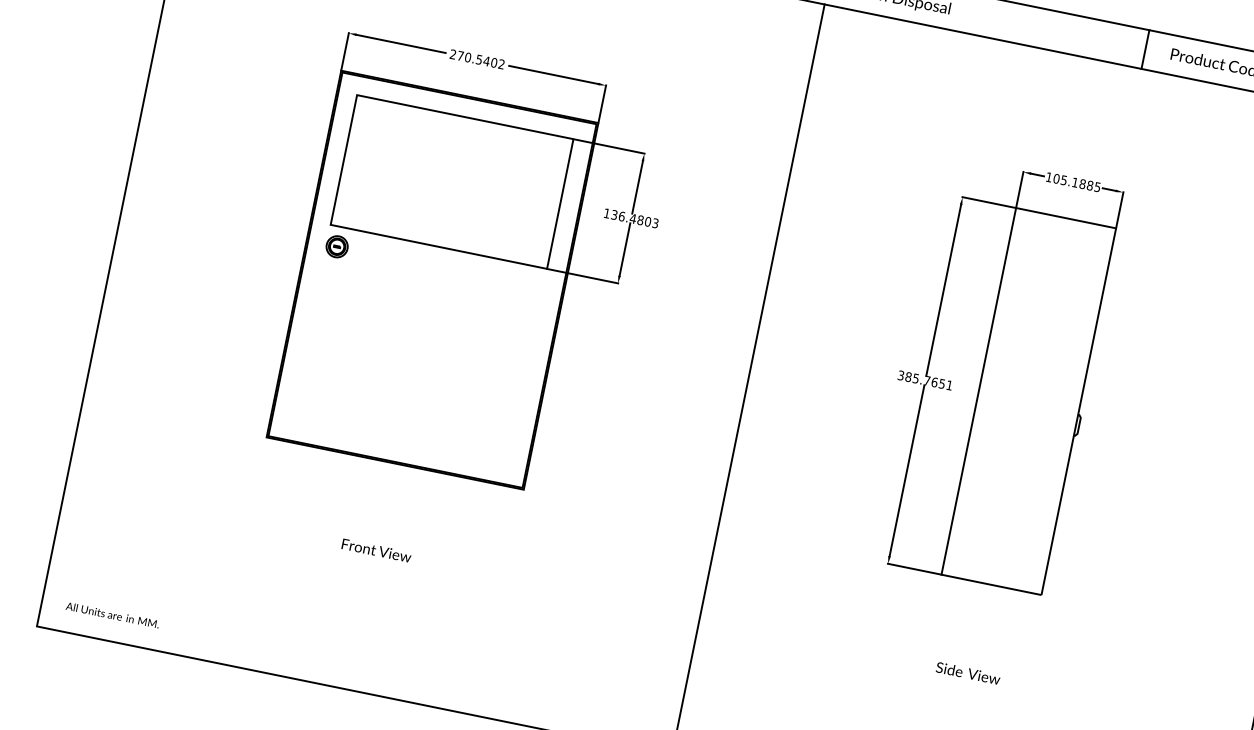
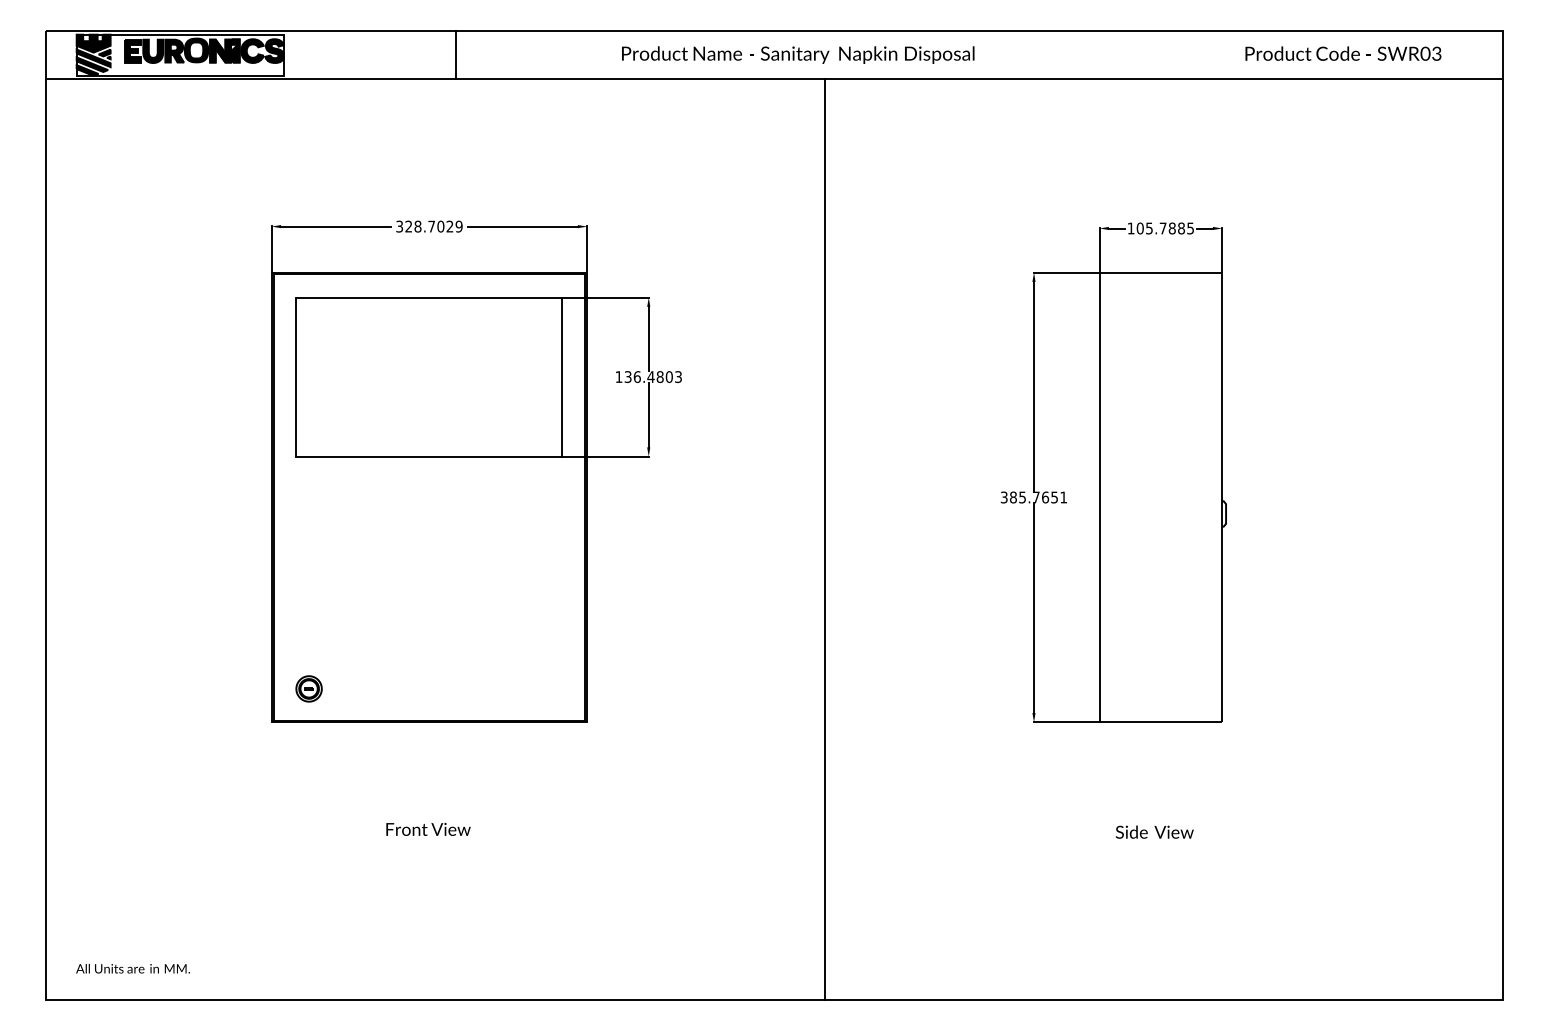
line: (1145, 49) -> (1213, 54), removed
text: (477, 59) -> (429, 226), 270.5402 -> 328.7029
text: (1074, 182) -> (1162, 228), 105.1885 -> 105.7885
part: (336, 246) -> (308, 688), moved

